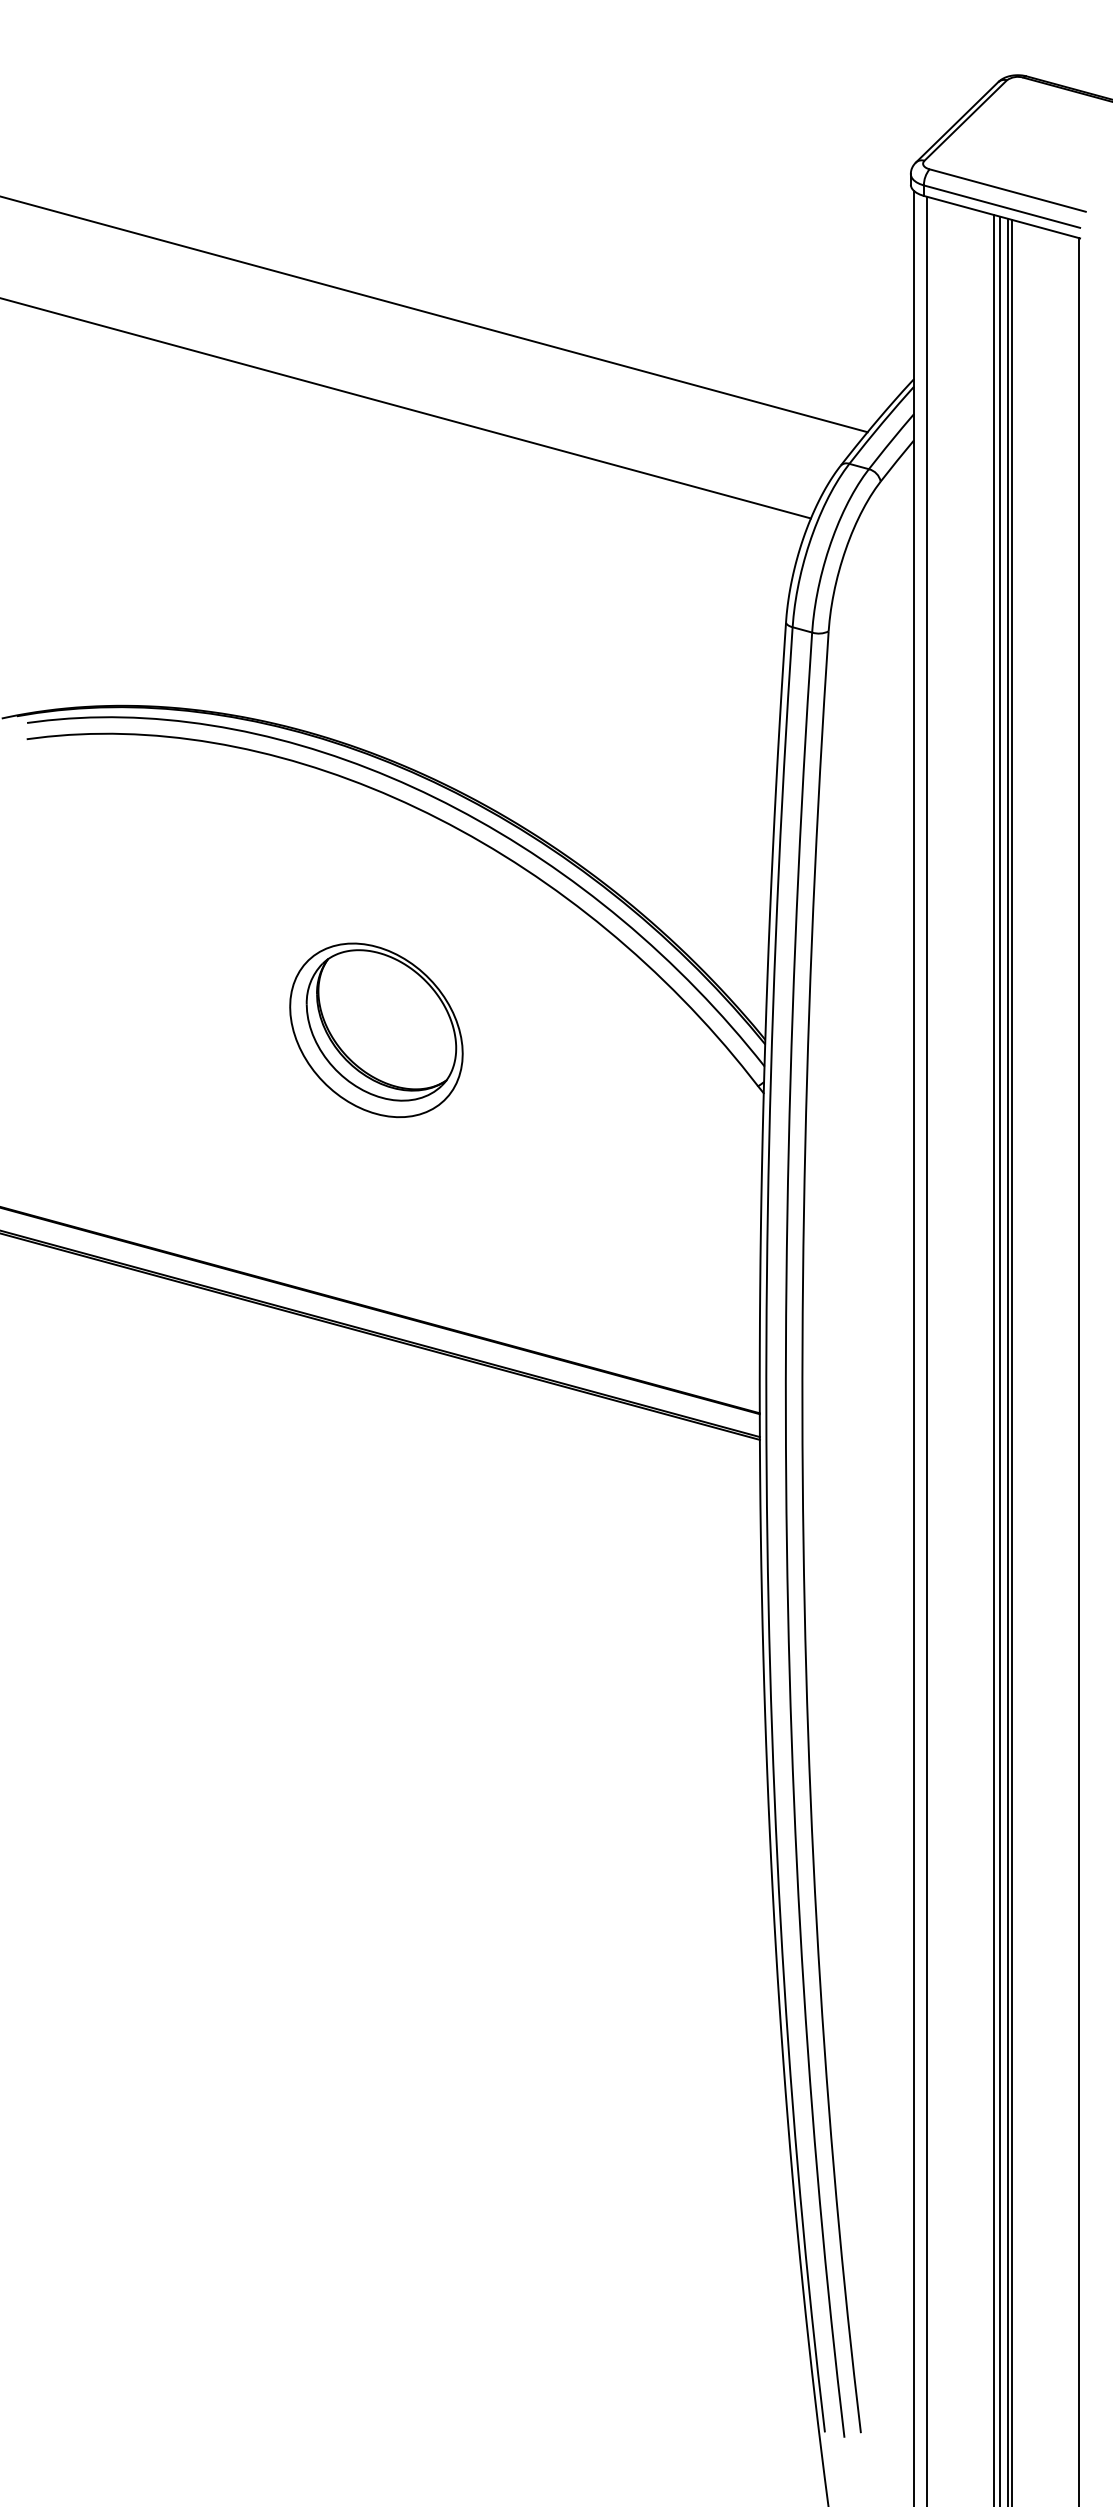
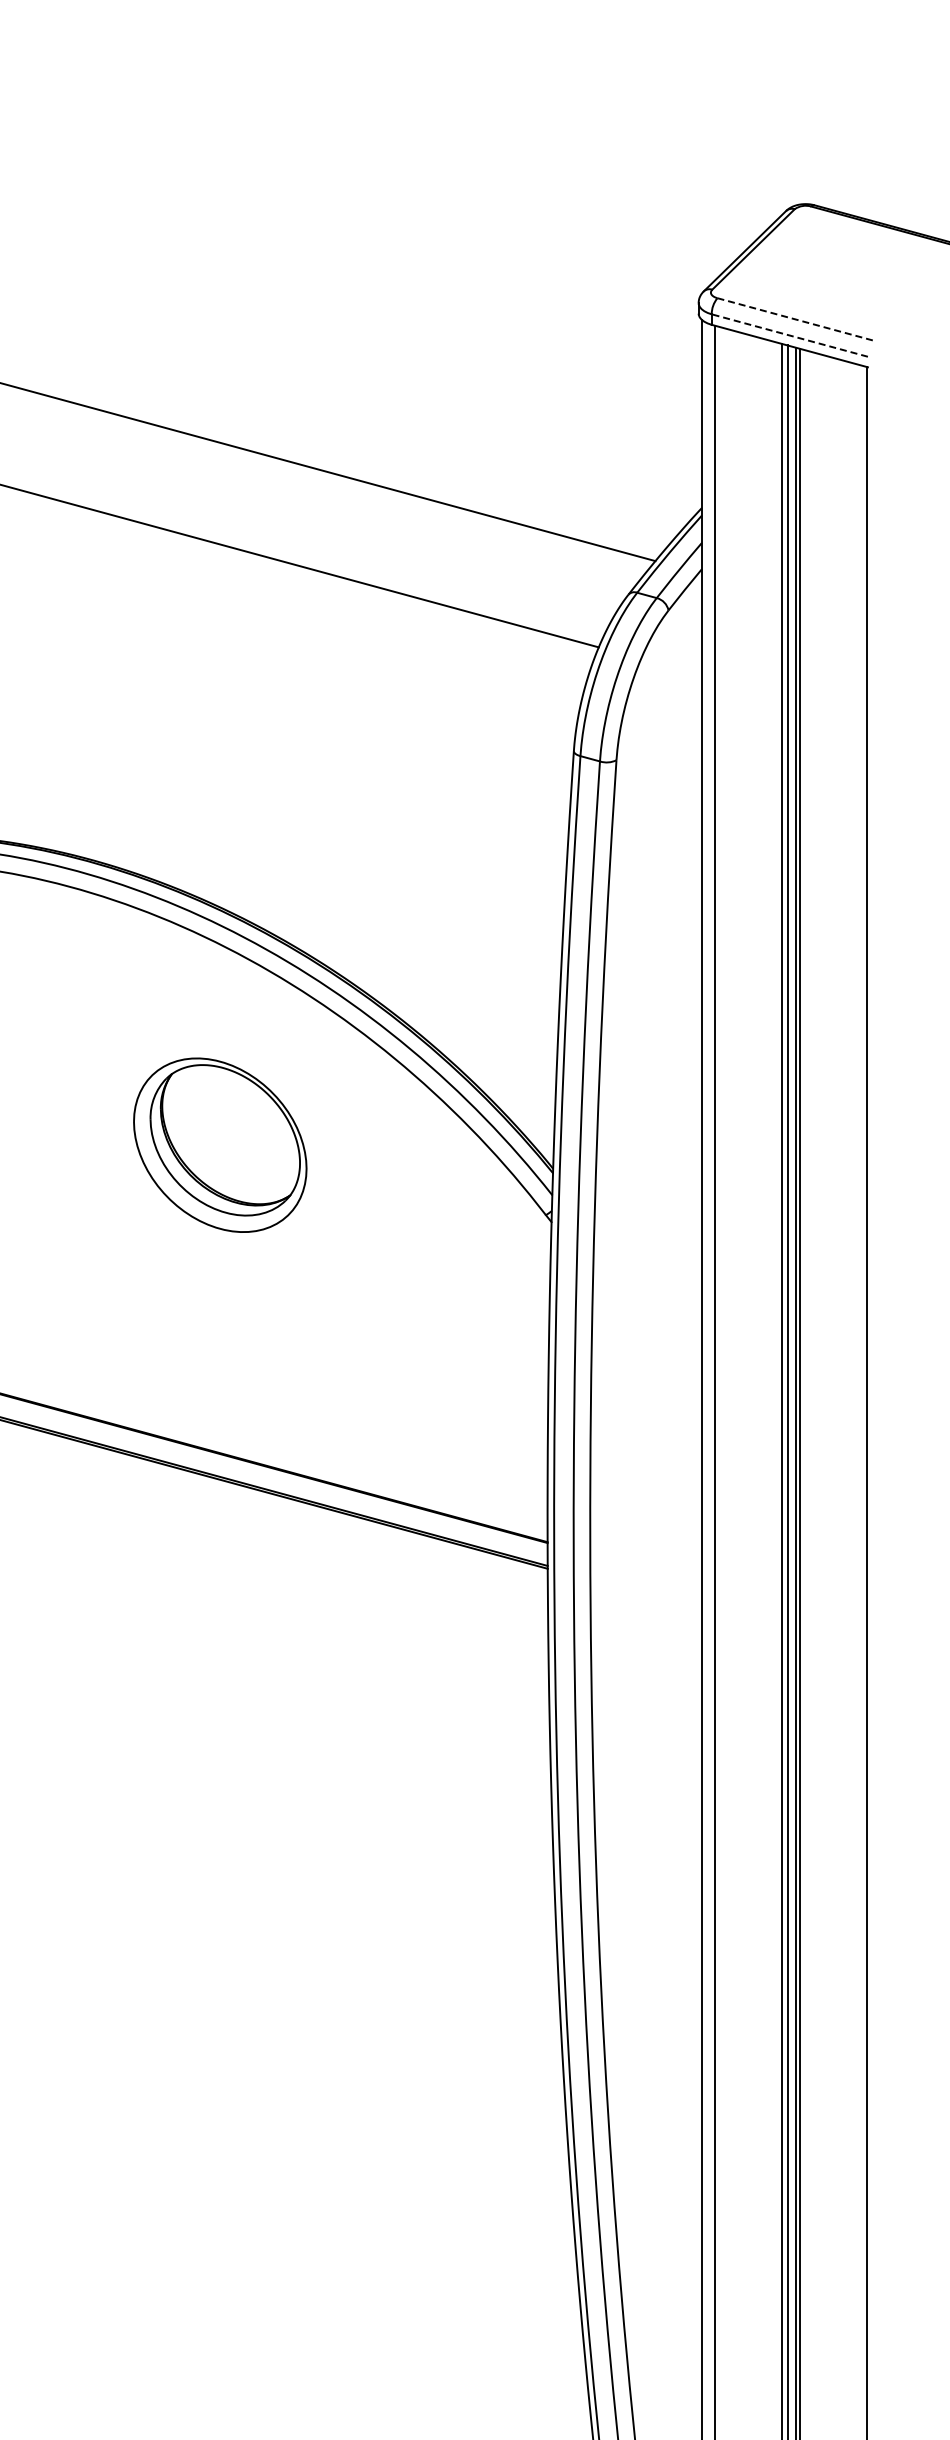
line: (1007, 190) -> (795, 319), solid -> dashed
line: (1001, 206) -> (789, 335), solid -> dashed
part: (376, 1030) -> (220, 1145), moved

